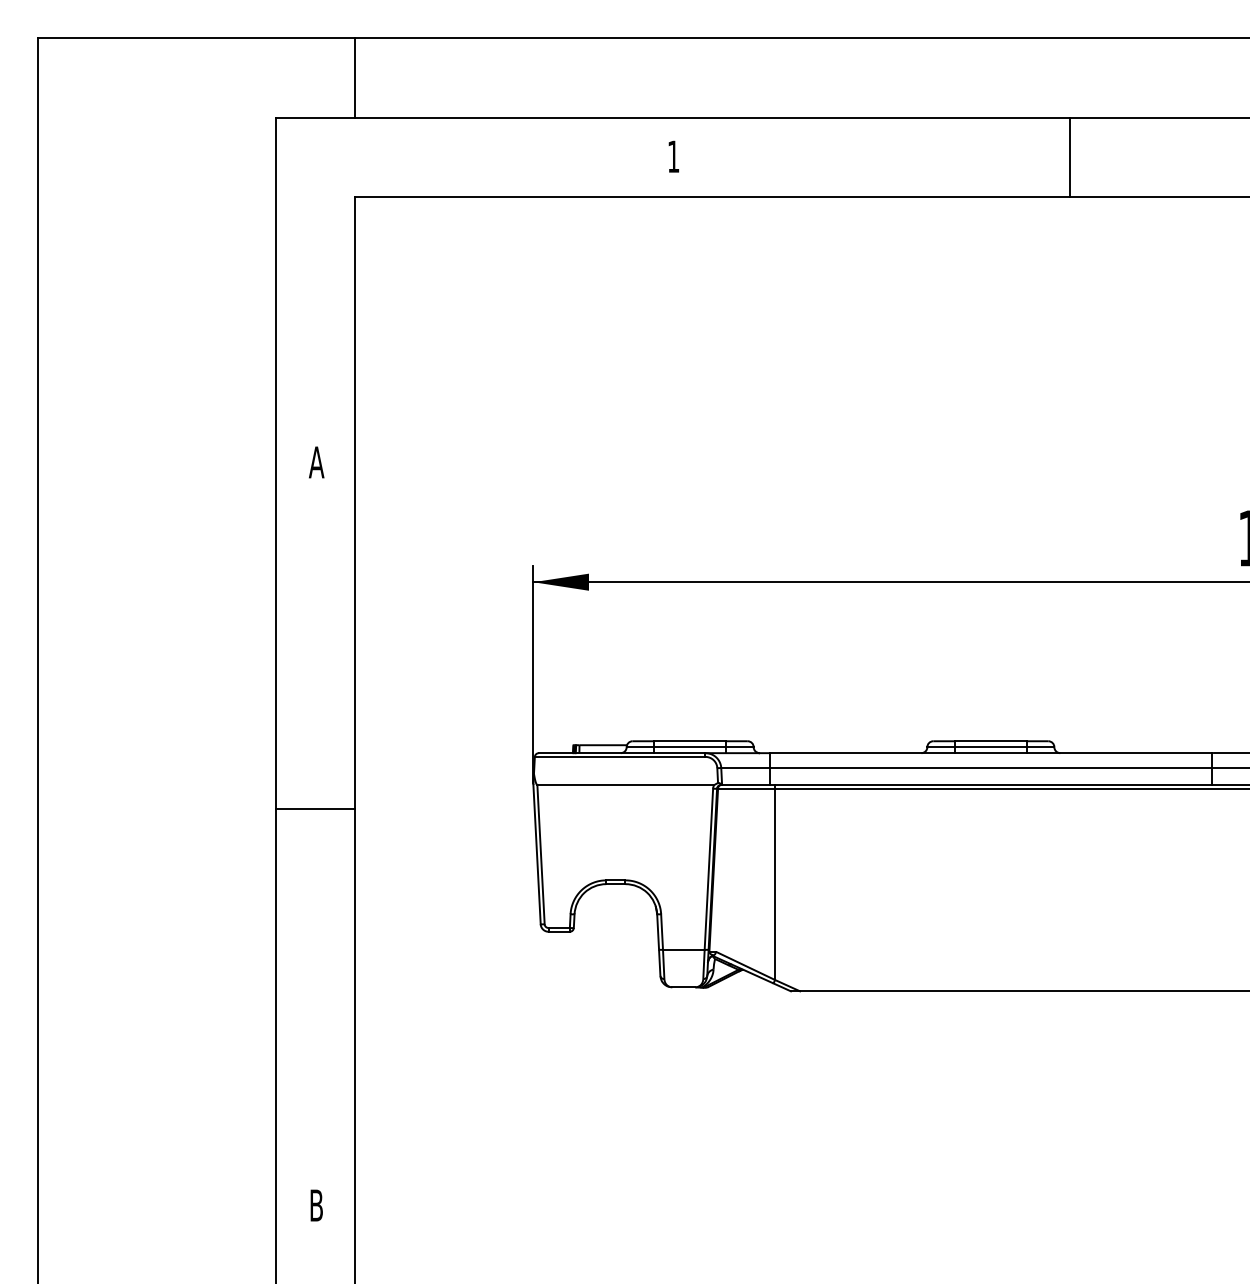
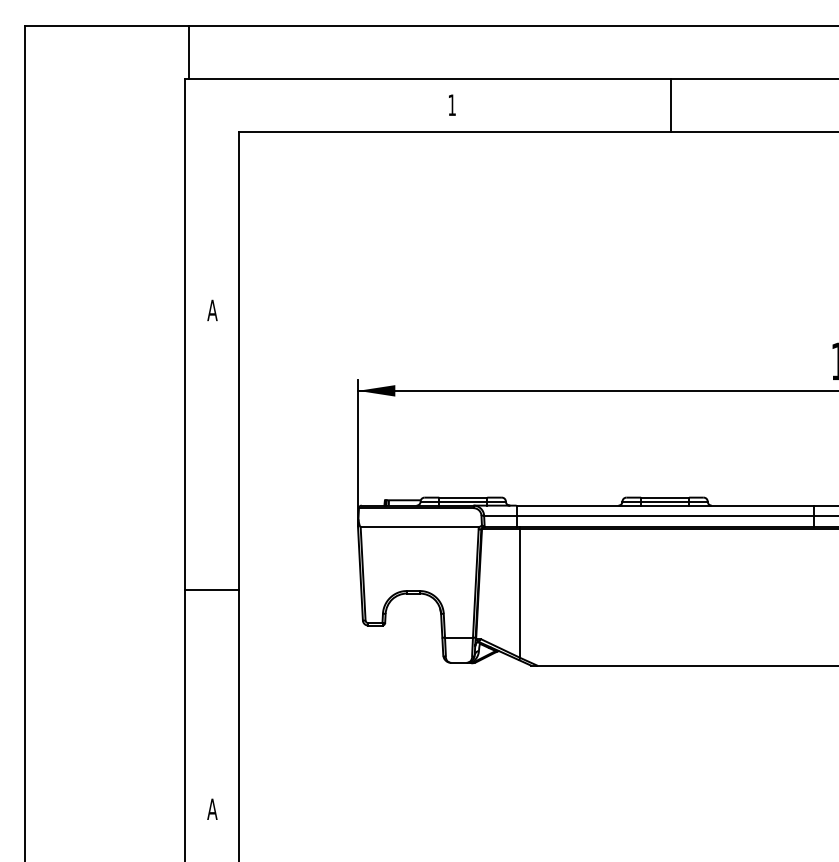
line: (355, 78) -> (188, 52), moved
line: (1070, 157) -> (671, 105), moved
line: (315, 808) -> (211, 589), moved
text: (316, 1204) -> (212, 808), B -> A

